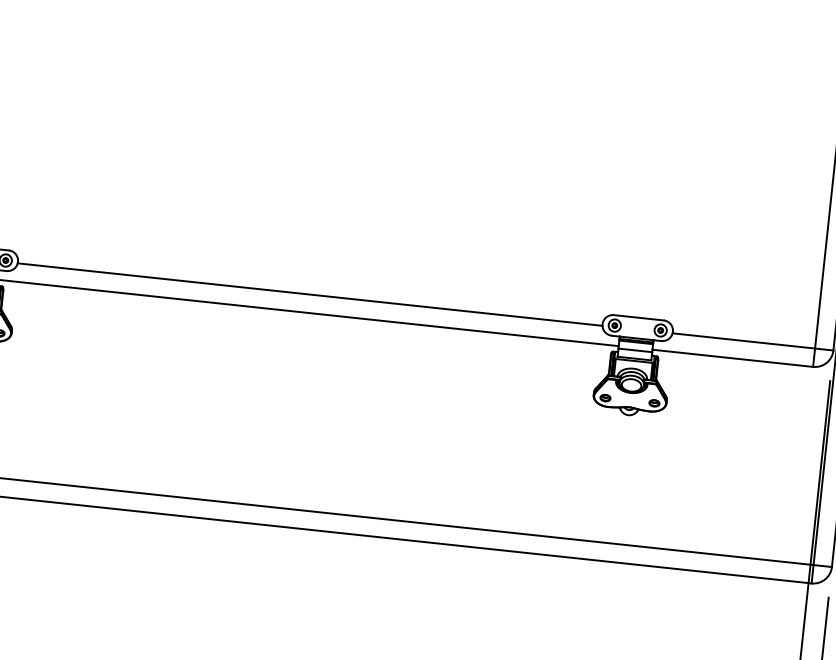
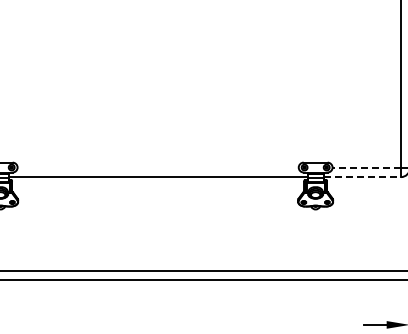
line: (308, 294) -> (157, 168), removed
line: (743, 341) -> (366, 168), solid -> dashed
line: (732, 359) -> (362, 177), solid -> dashed

